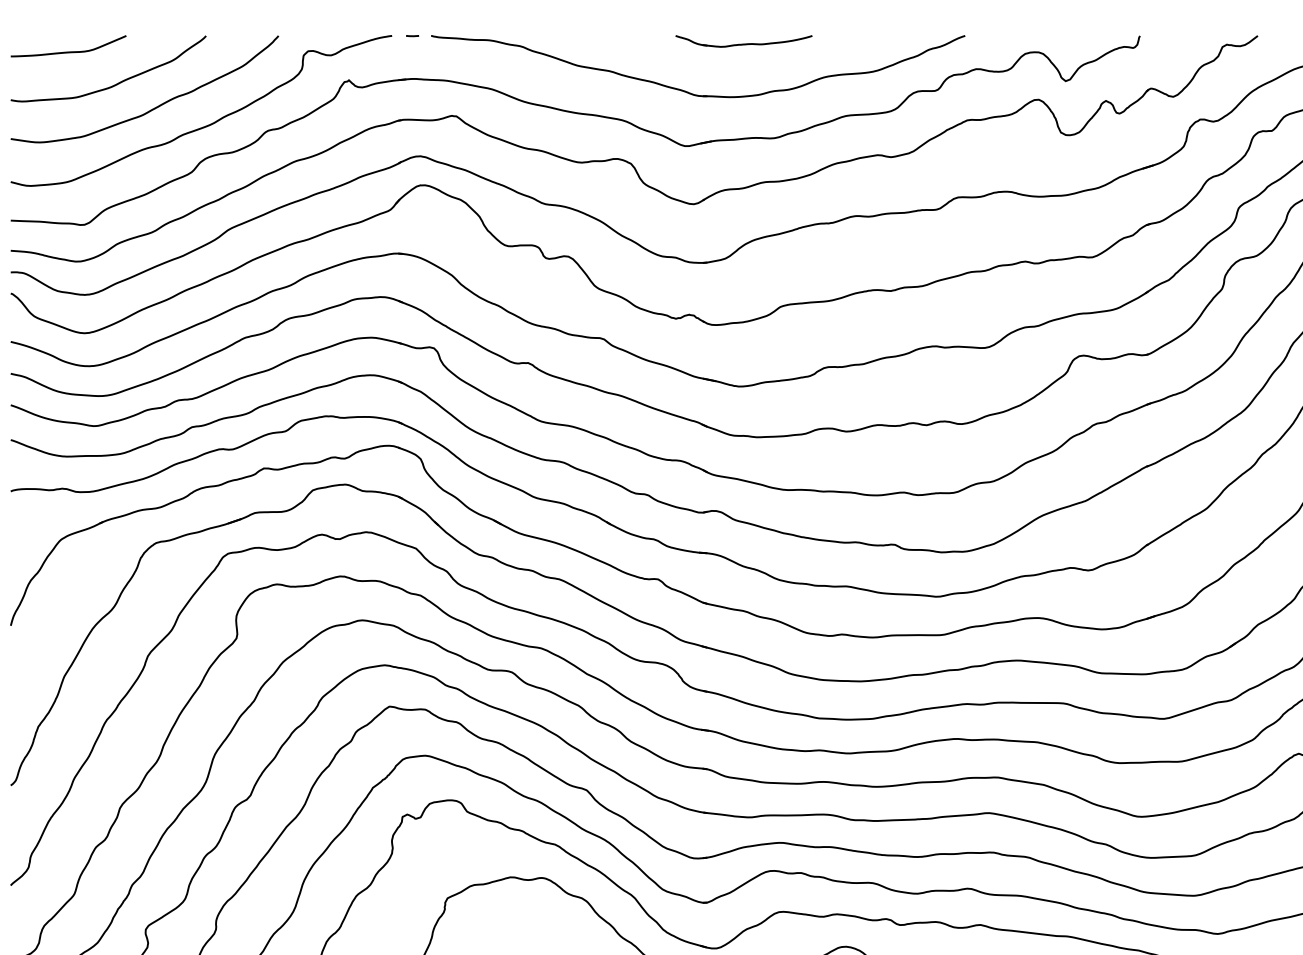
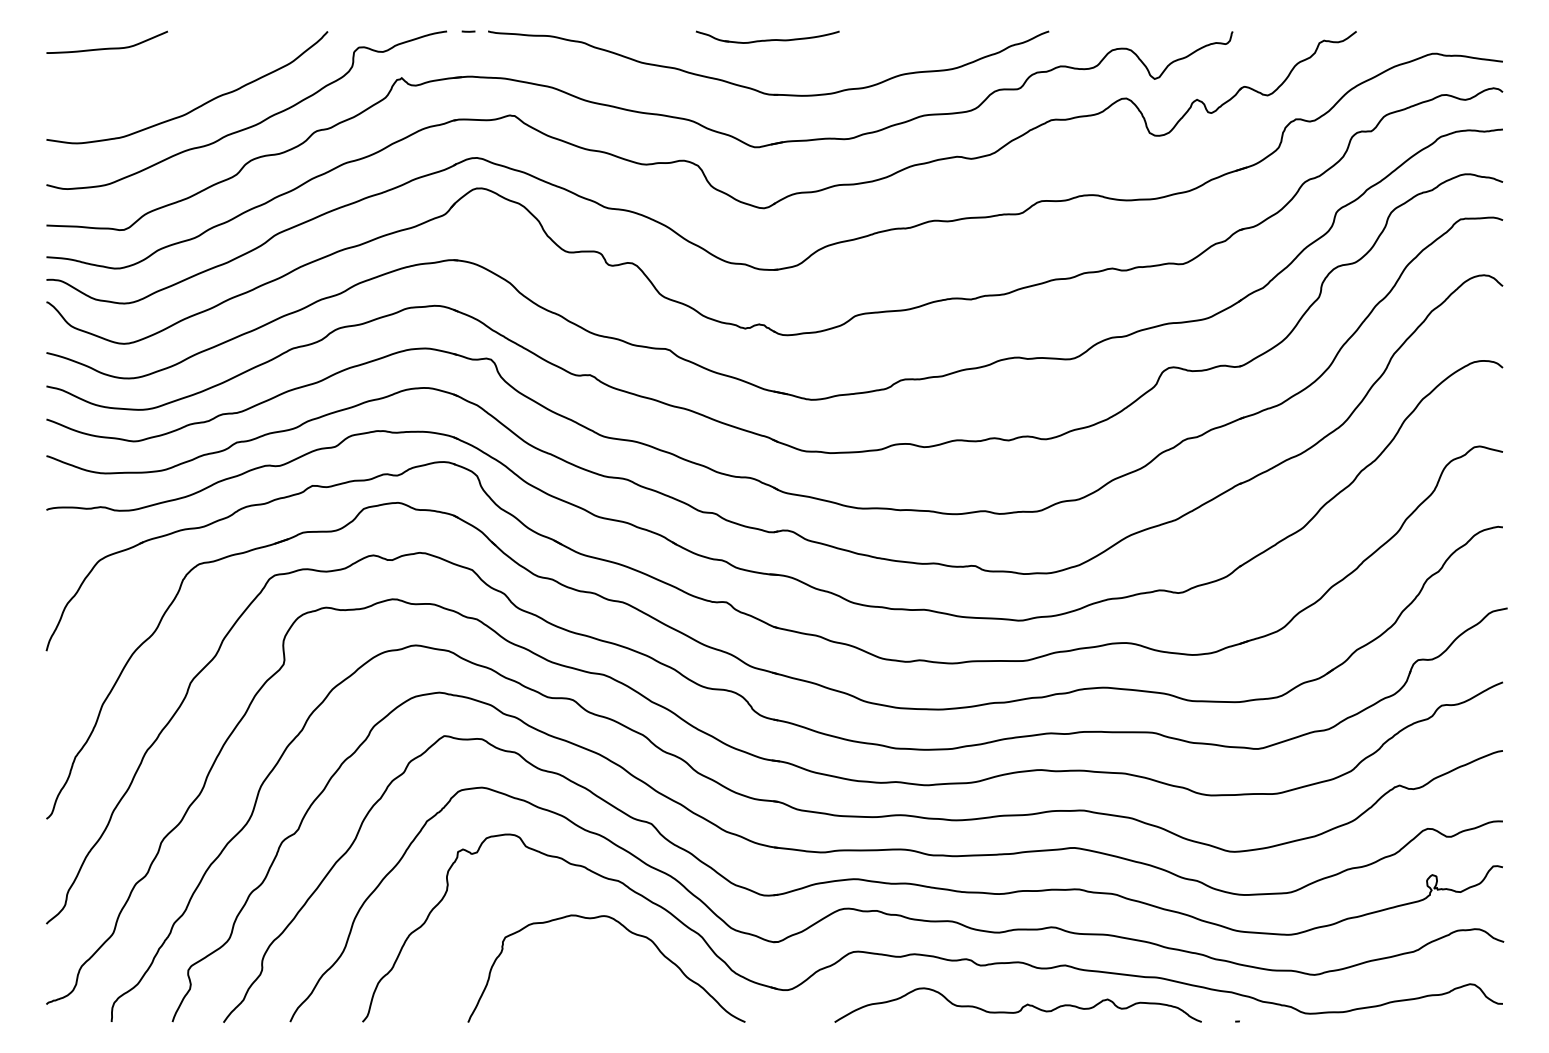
part: (743, 40) -> (767, 36), moved
curve: (116, 83) -> (157, 81), removed

